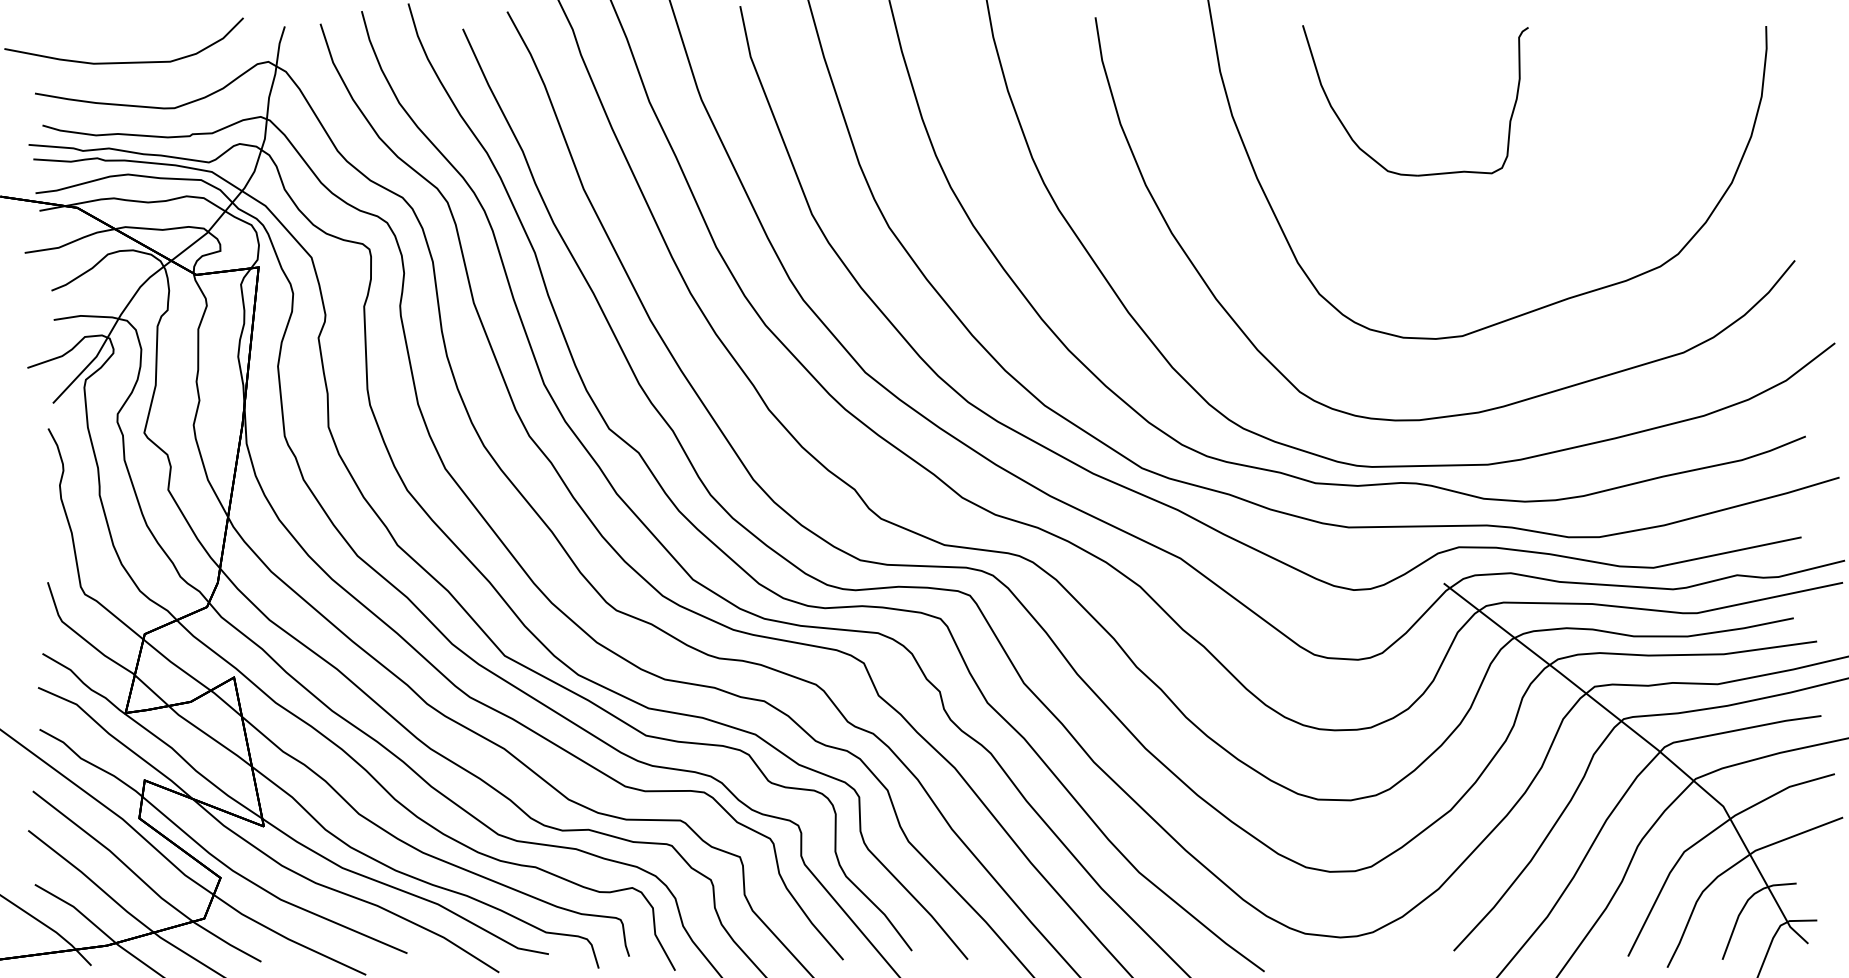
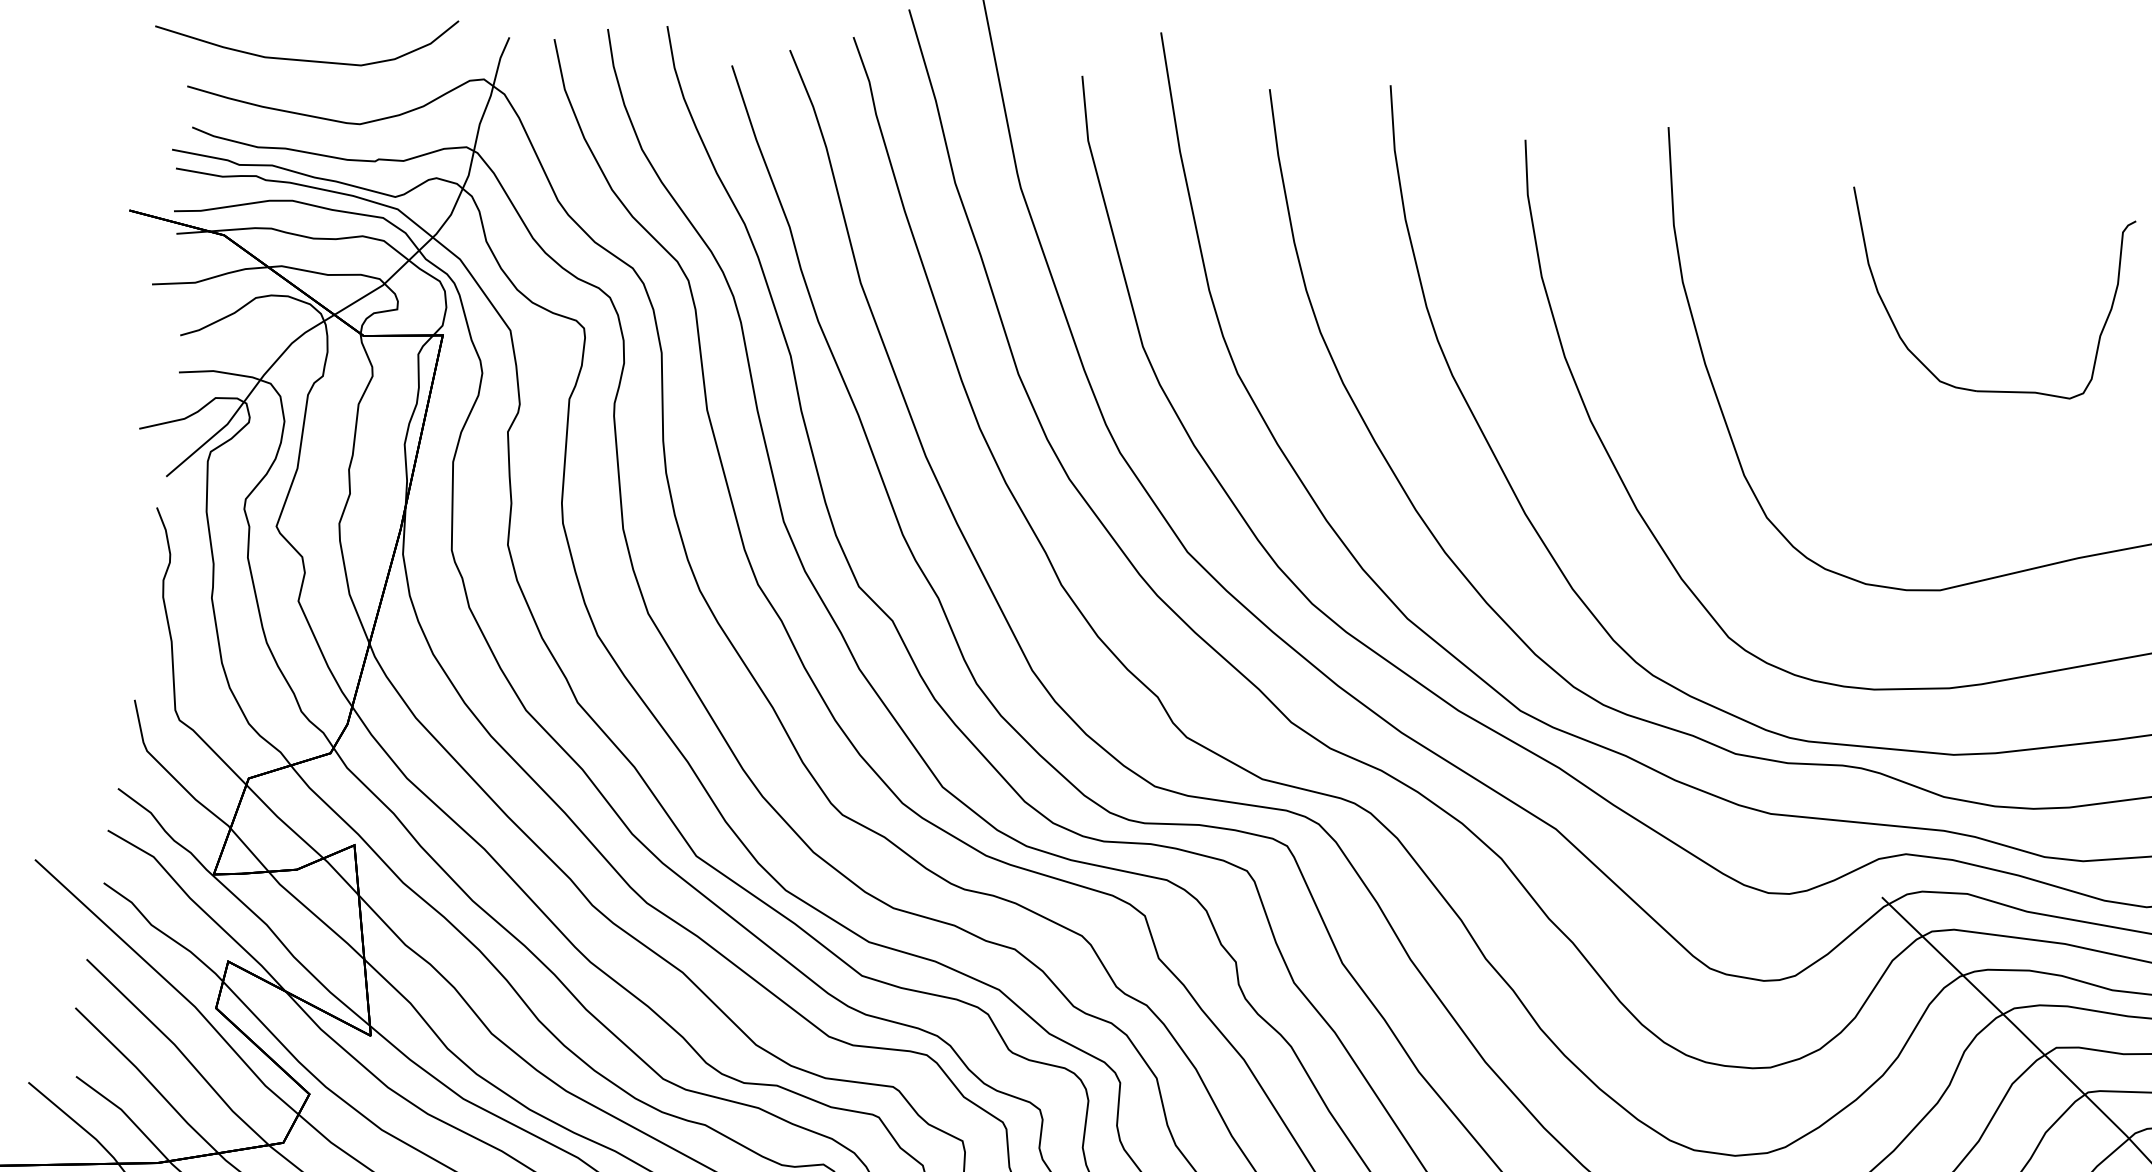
part: (1370, 155) -> (1920, 359), moved

